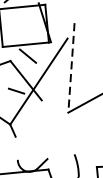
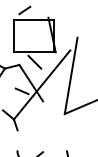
line: (71, 67) -> (71, 75), dashed -> solid

